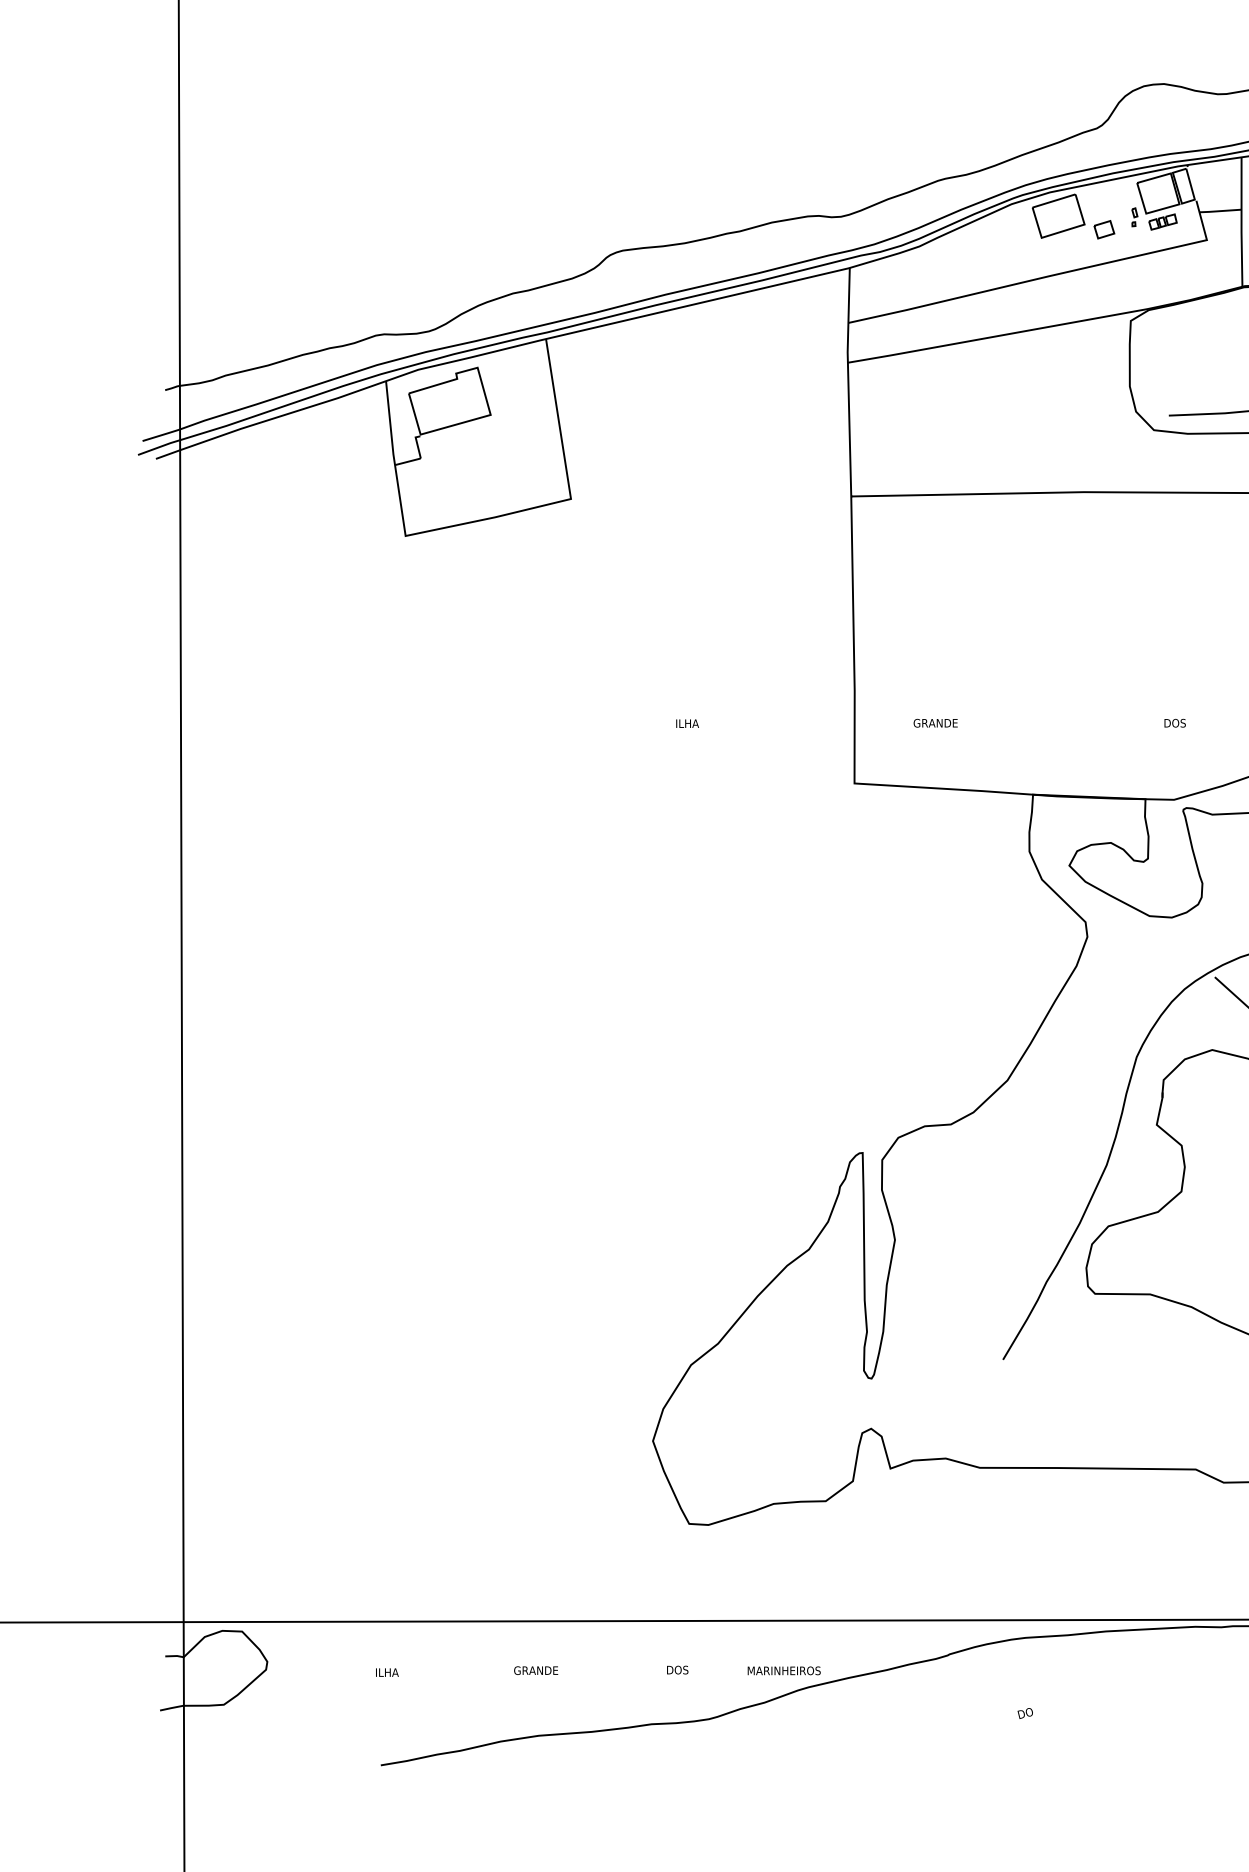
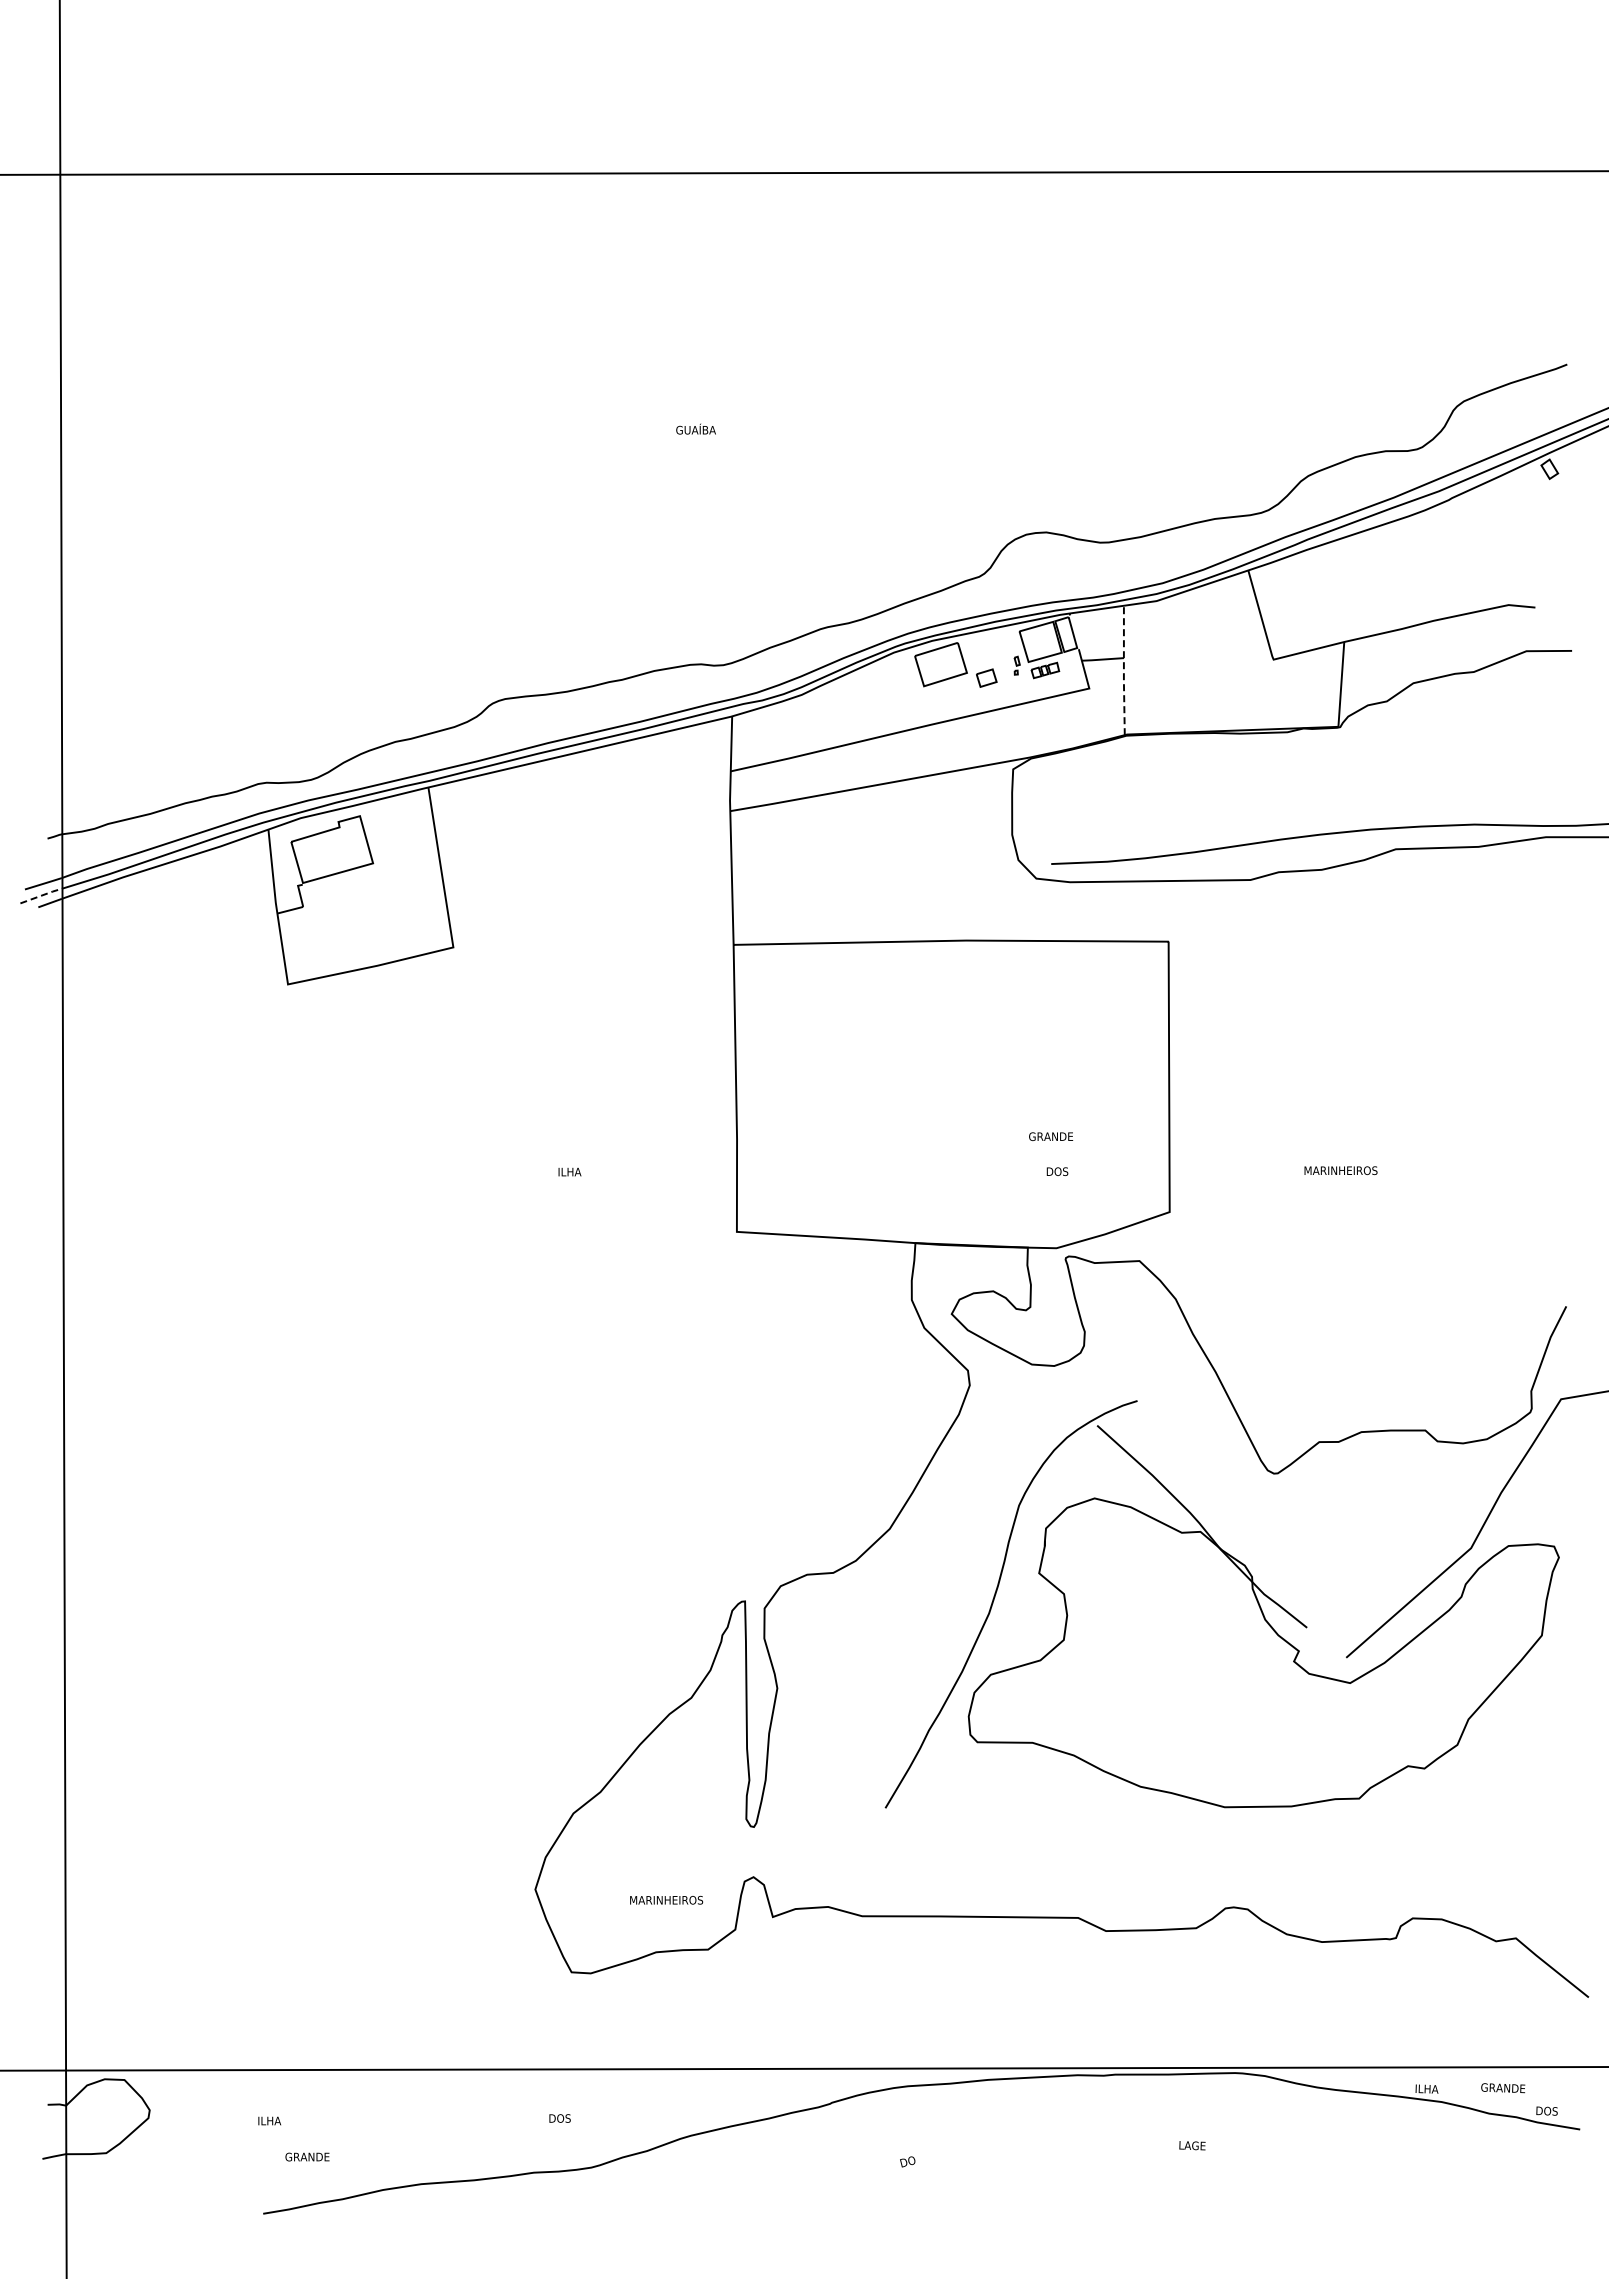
line: (1241, 223) -> (1123, 671), solid -> dashed
line: (160, 447) -> (42, 895), solid -> dashed
text: (936, 723) -> (1051, 1136), moved
text: (536, 1670) -> (307, 2156), moved
text: (784, 1670) -> (666, 1899), moved

